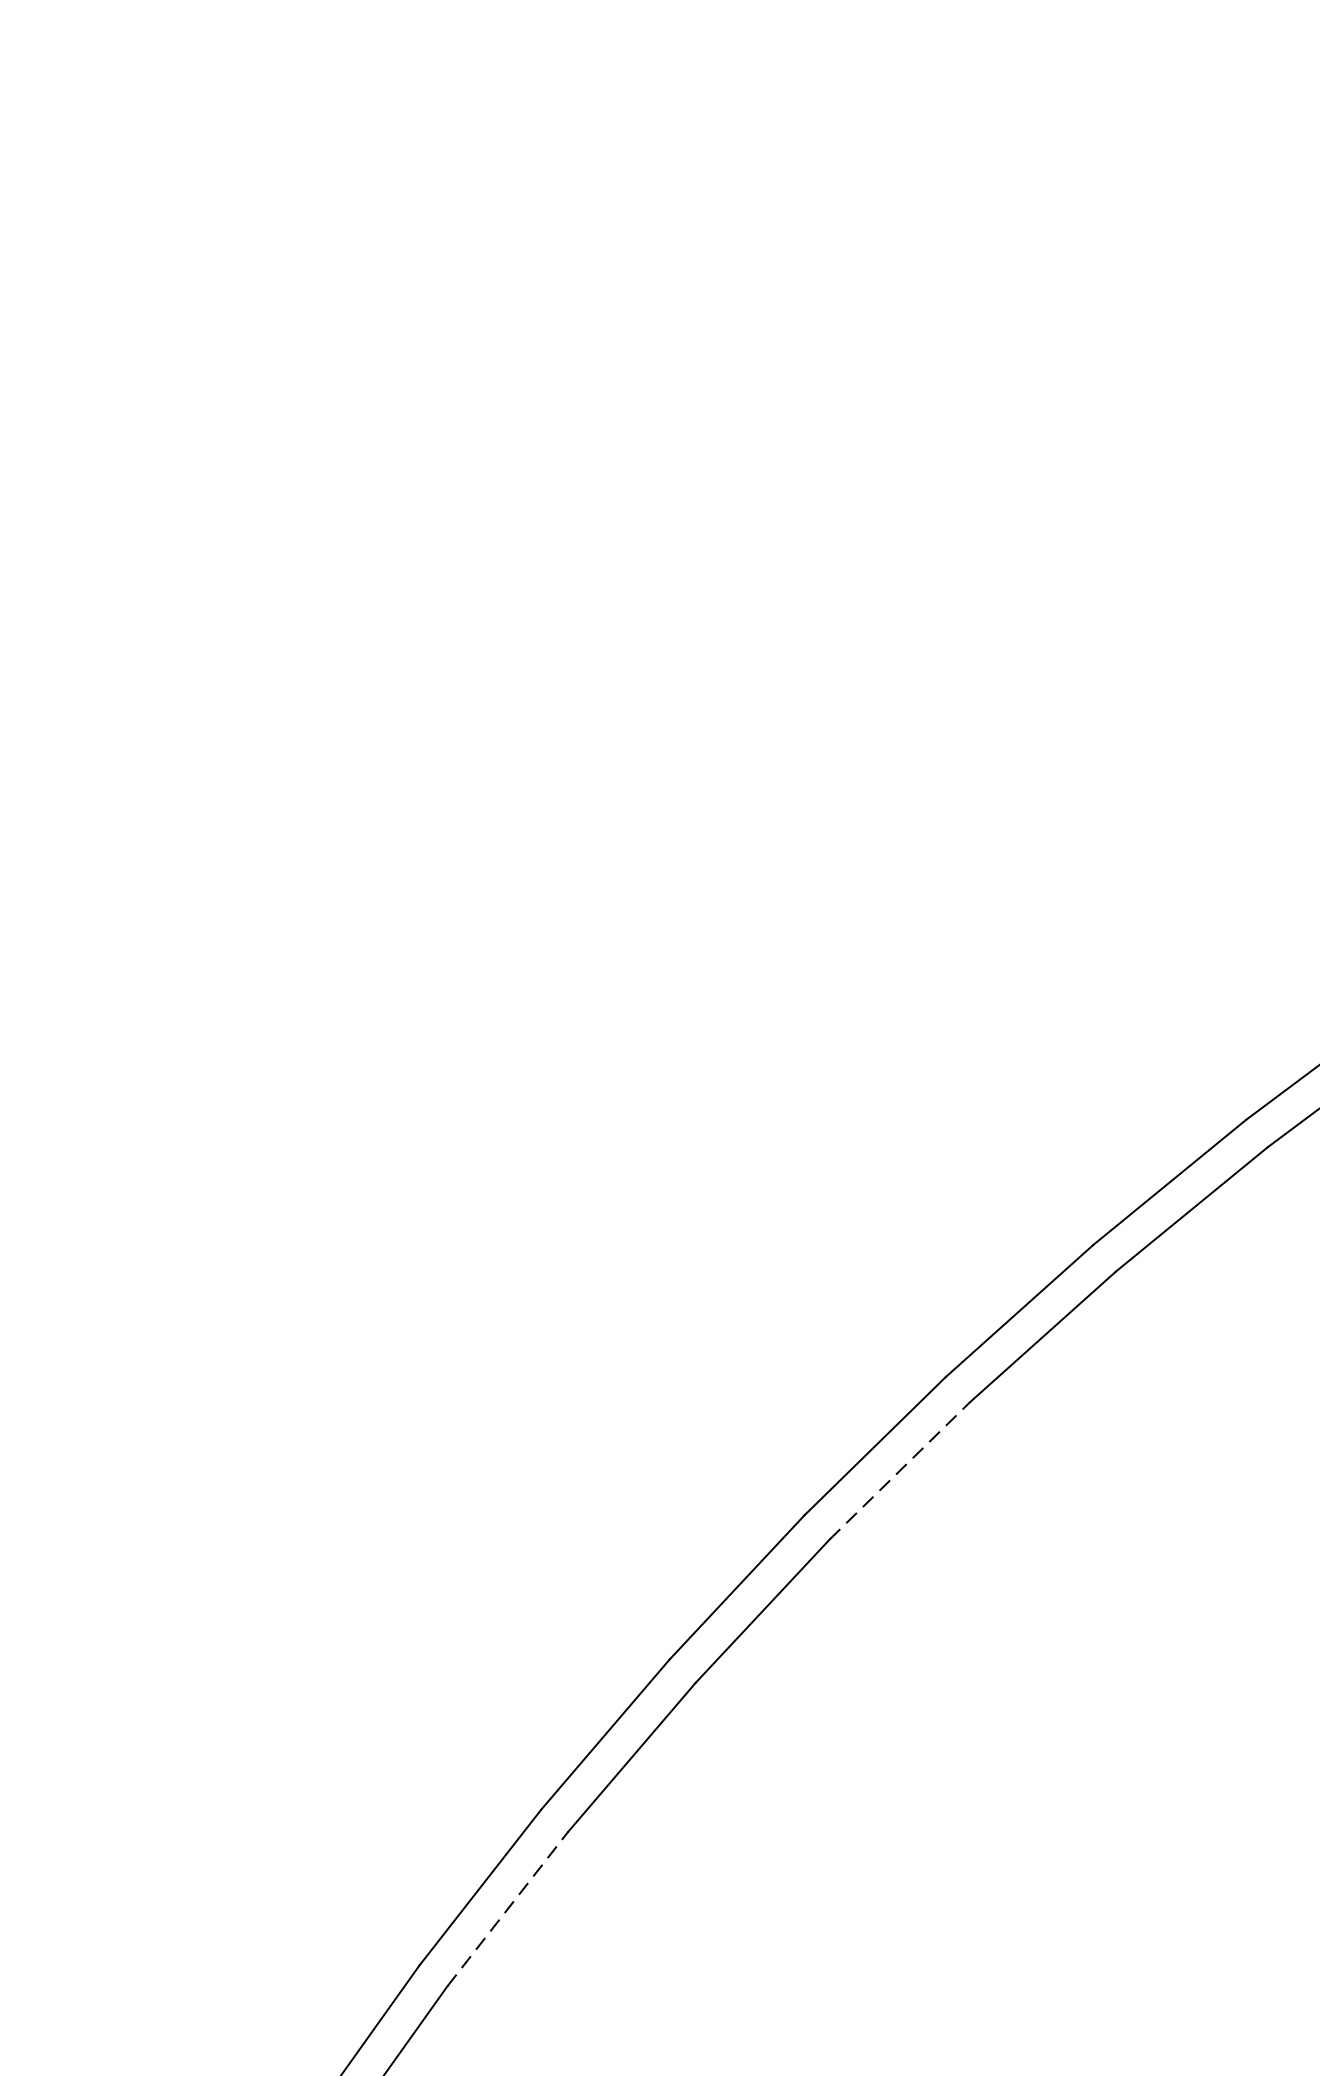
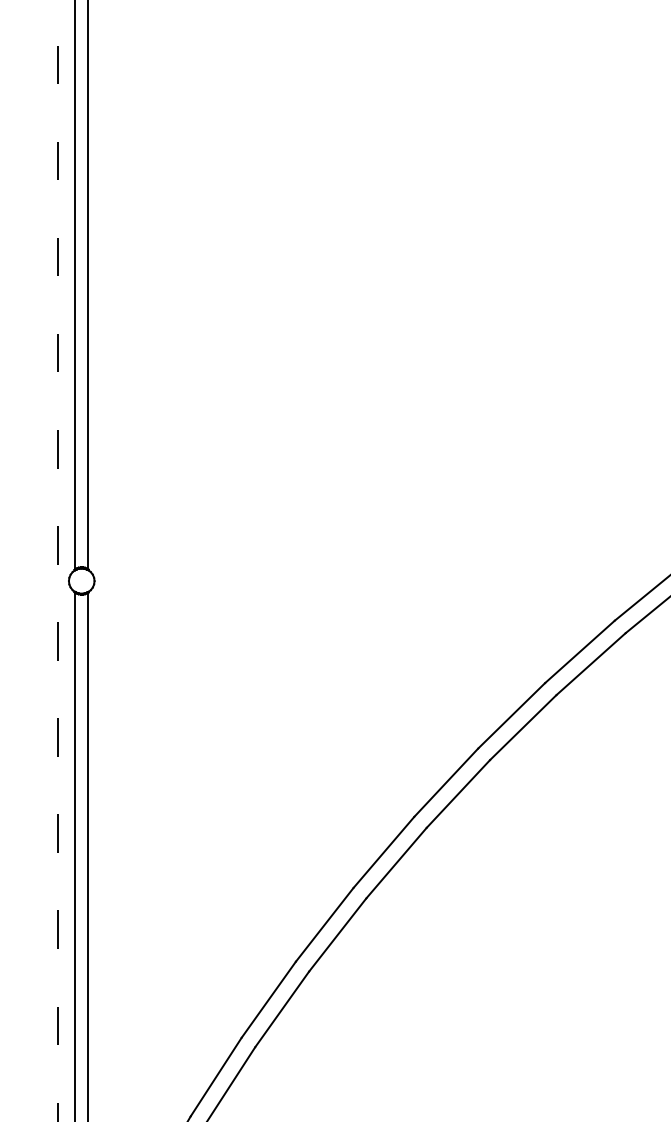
line: (900, 1470) -> (523, 727), dashed -> solid
line: (509, 1908) -> (338, 934), dashed -> solid

